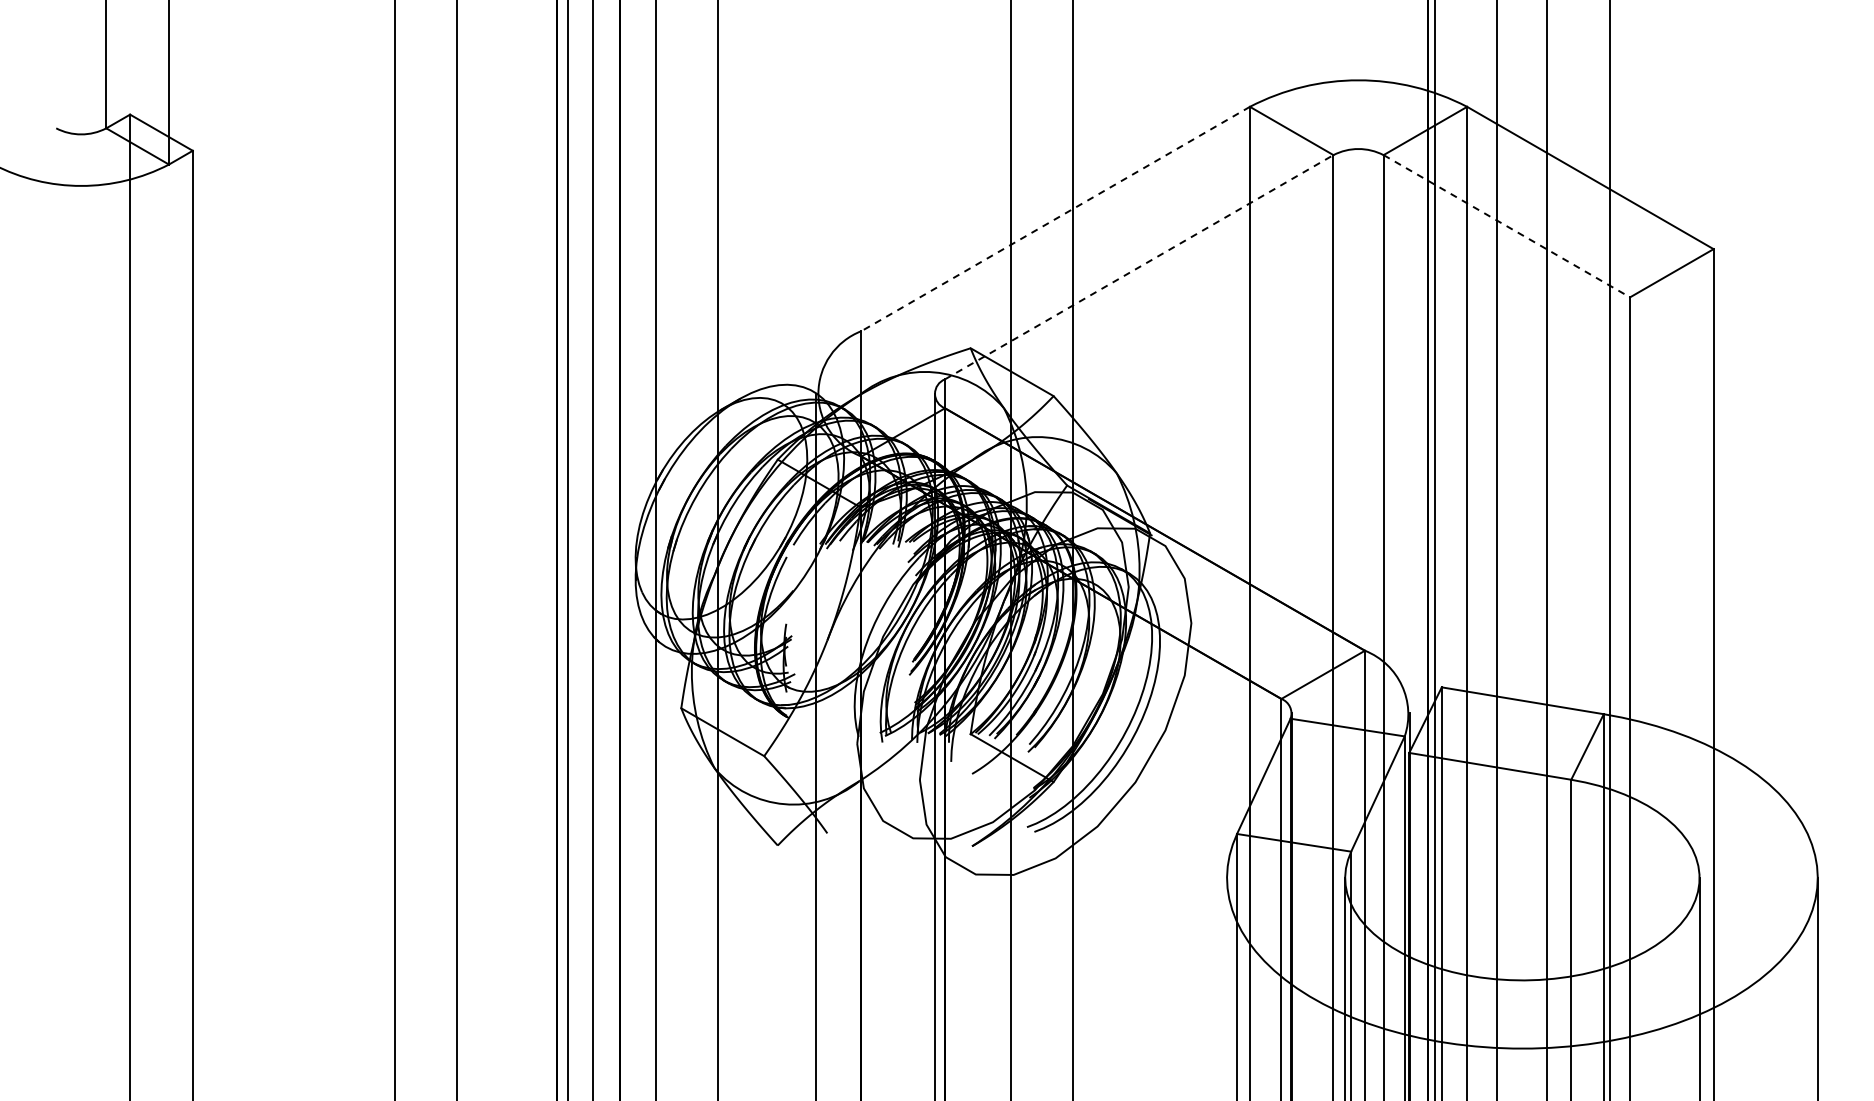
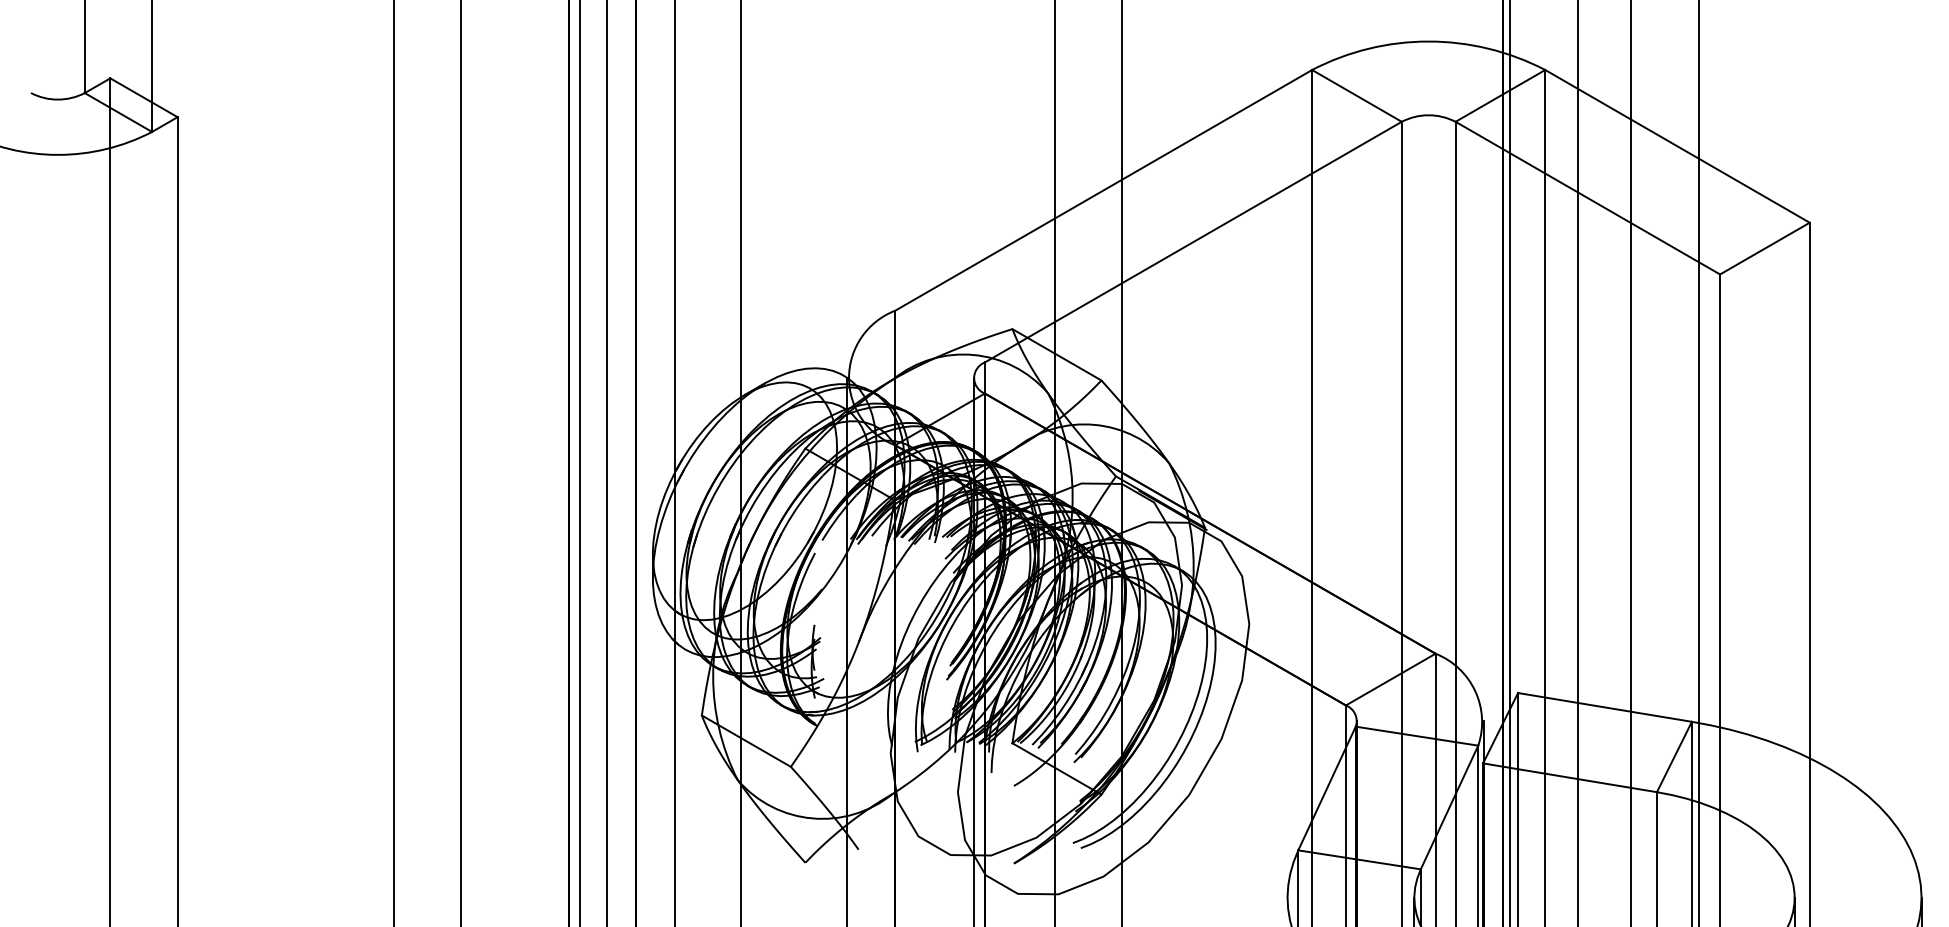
line: (1055, 219) -> (1103, 190), dashed -> solid
line: (1507, 226) -> (1588, 198), dashed -> solid
line: (1139, 266) -> (1193, 241), dashed -> solid

